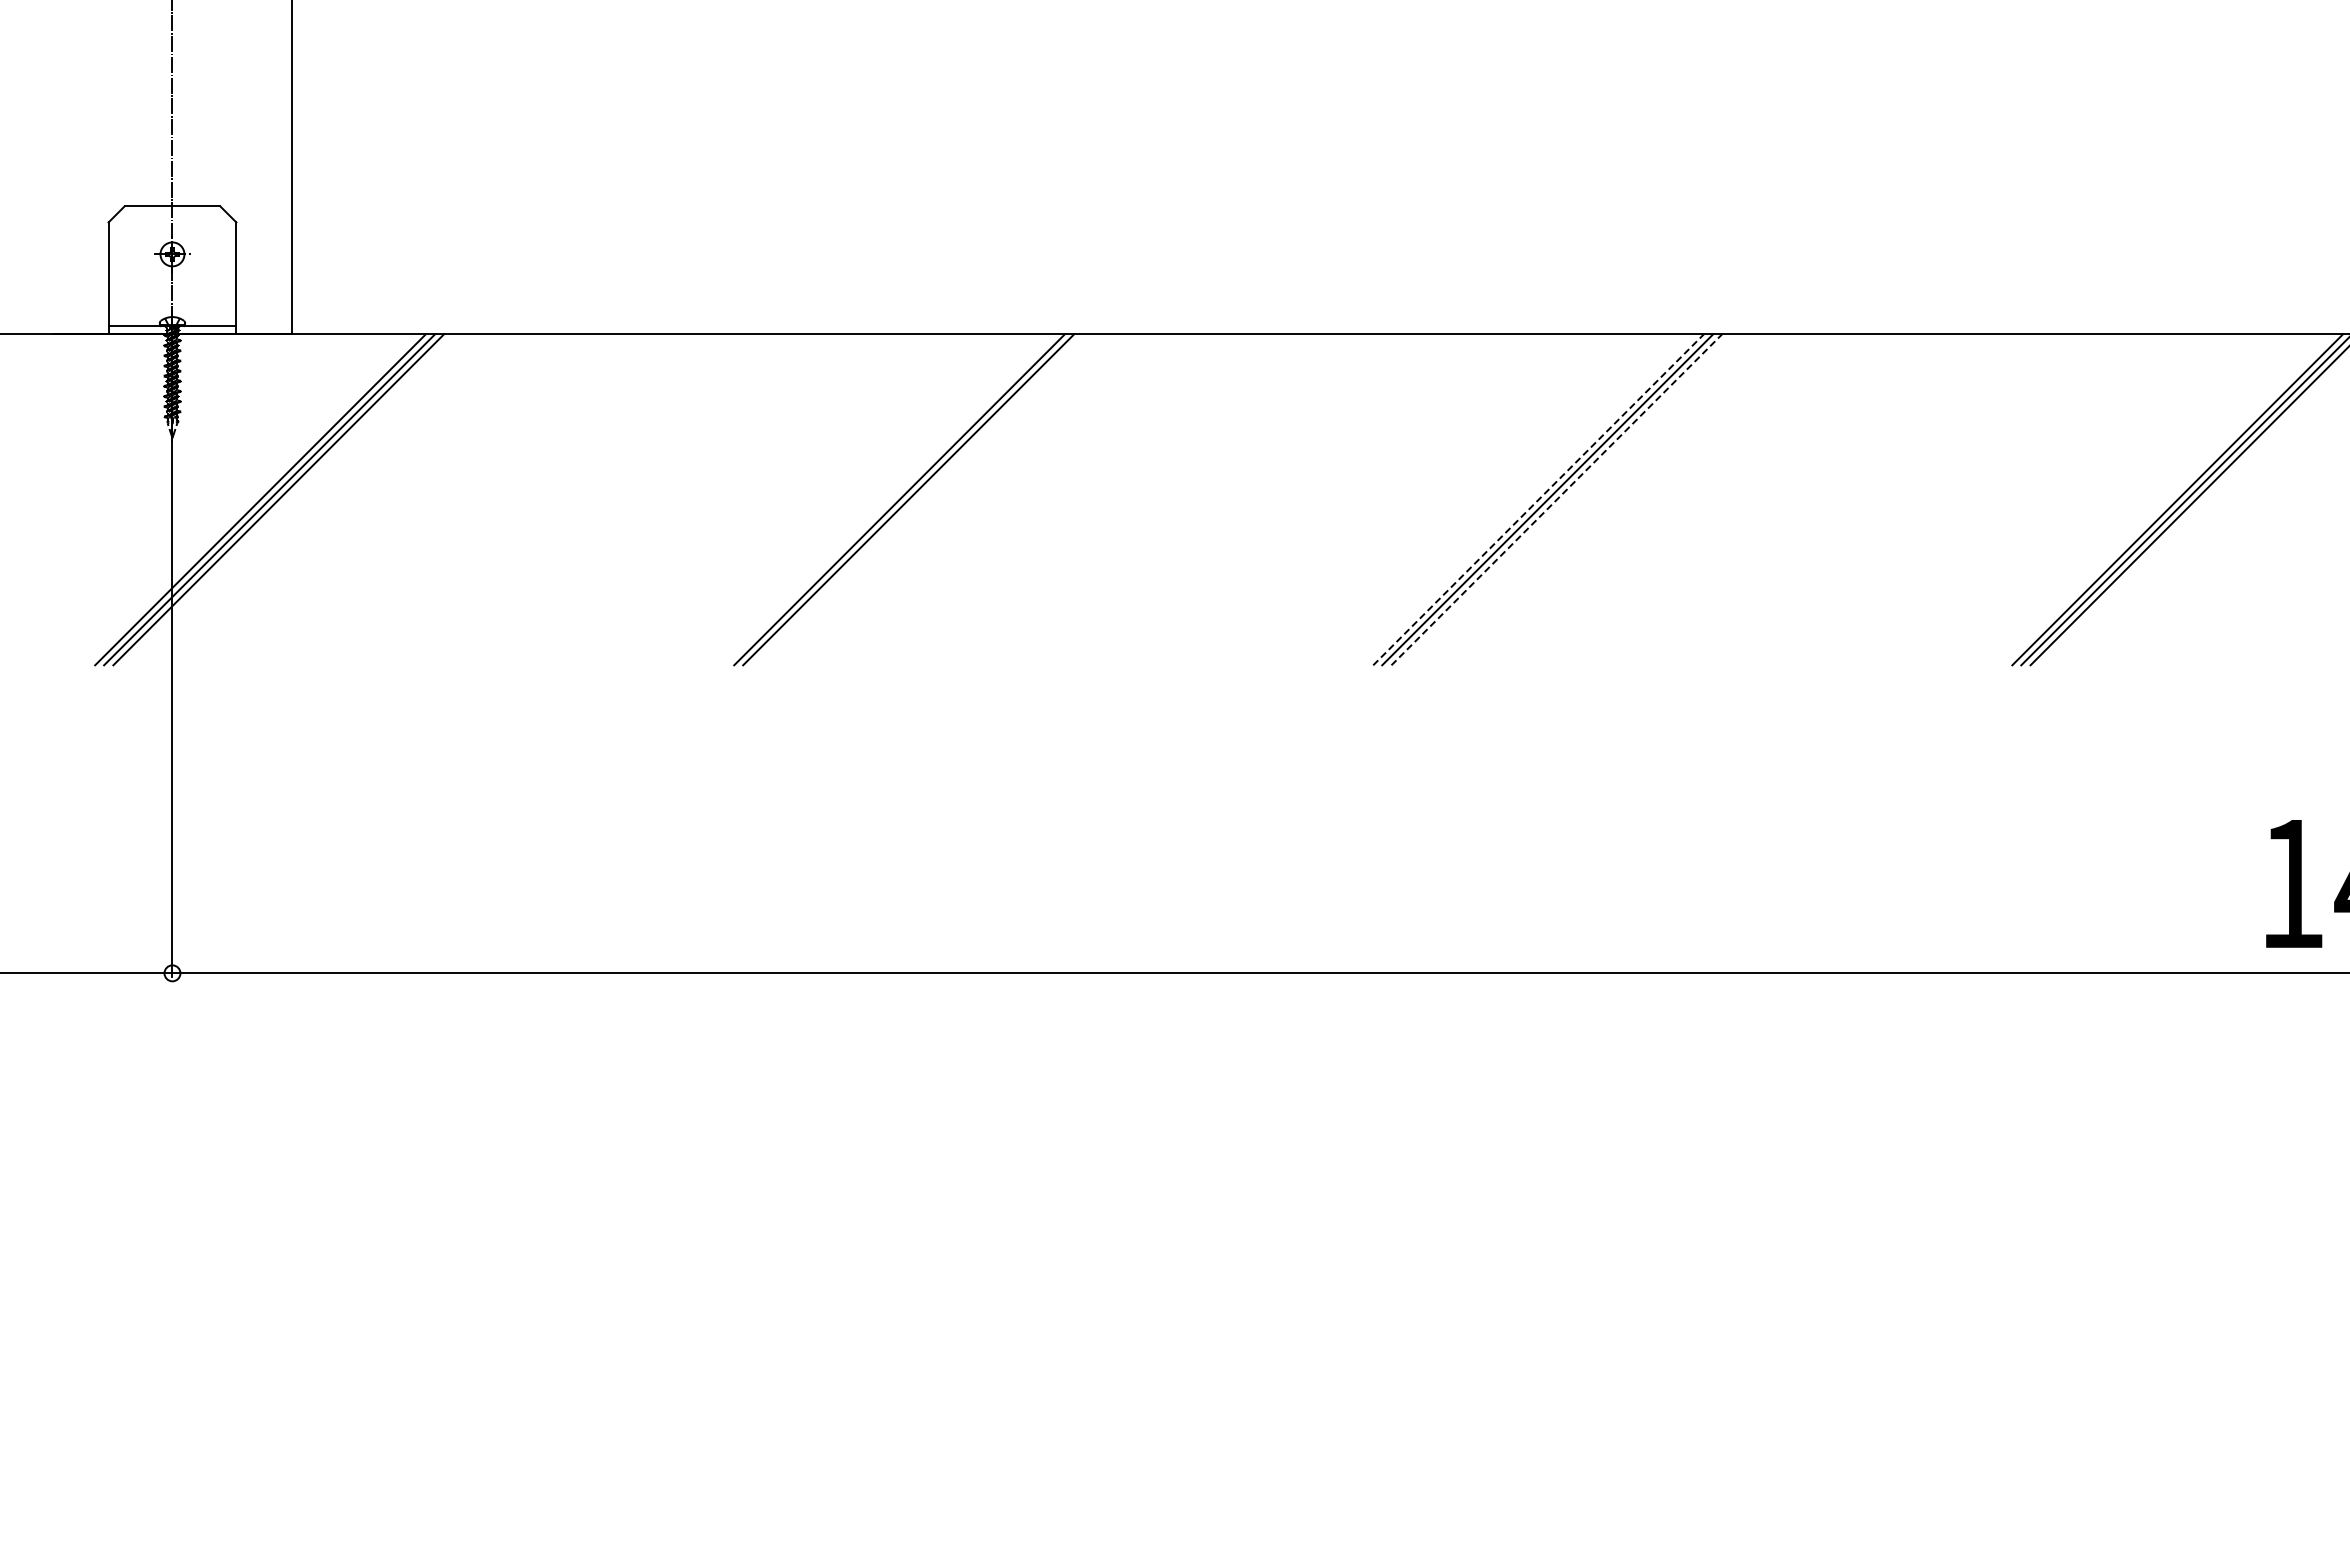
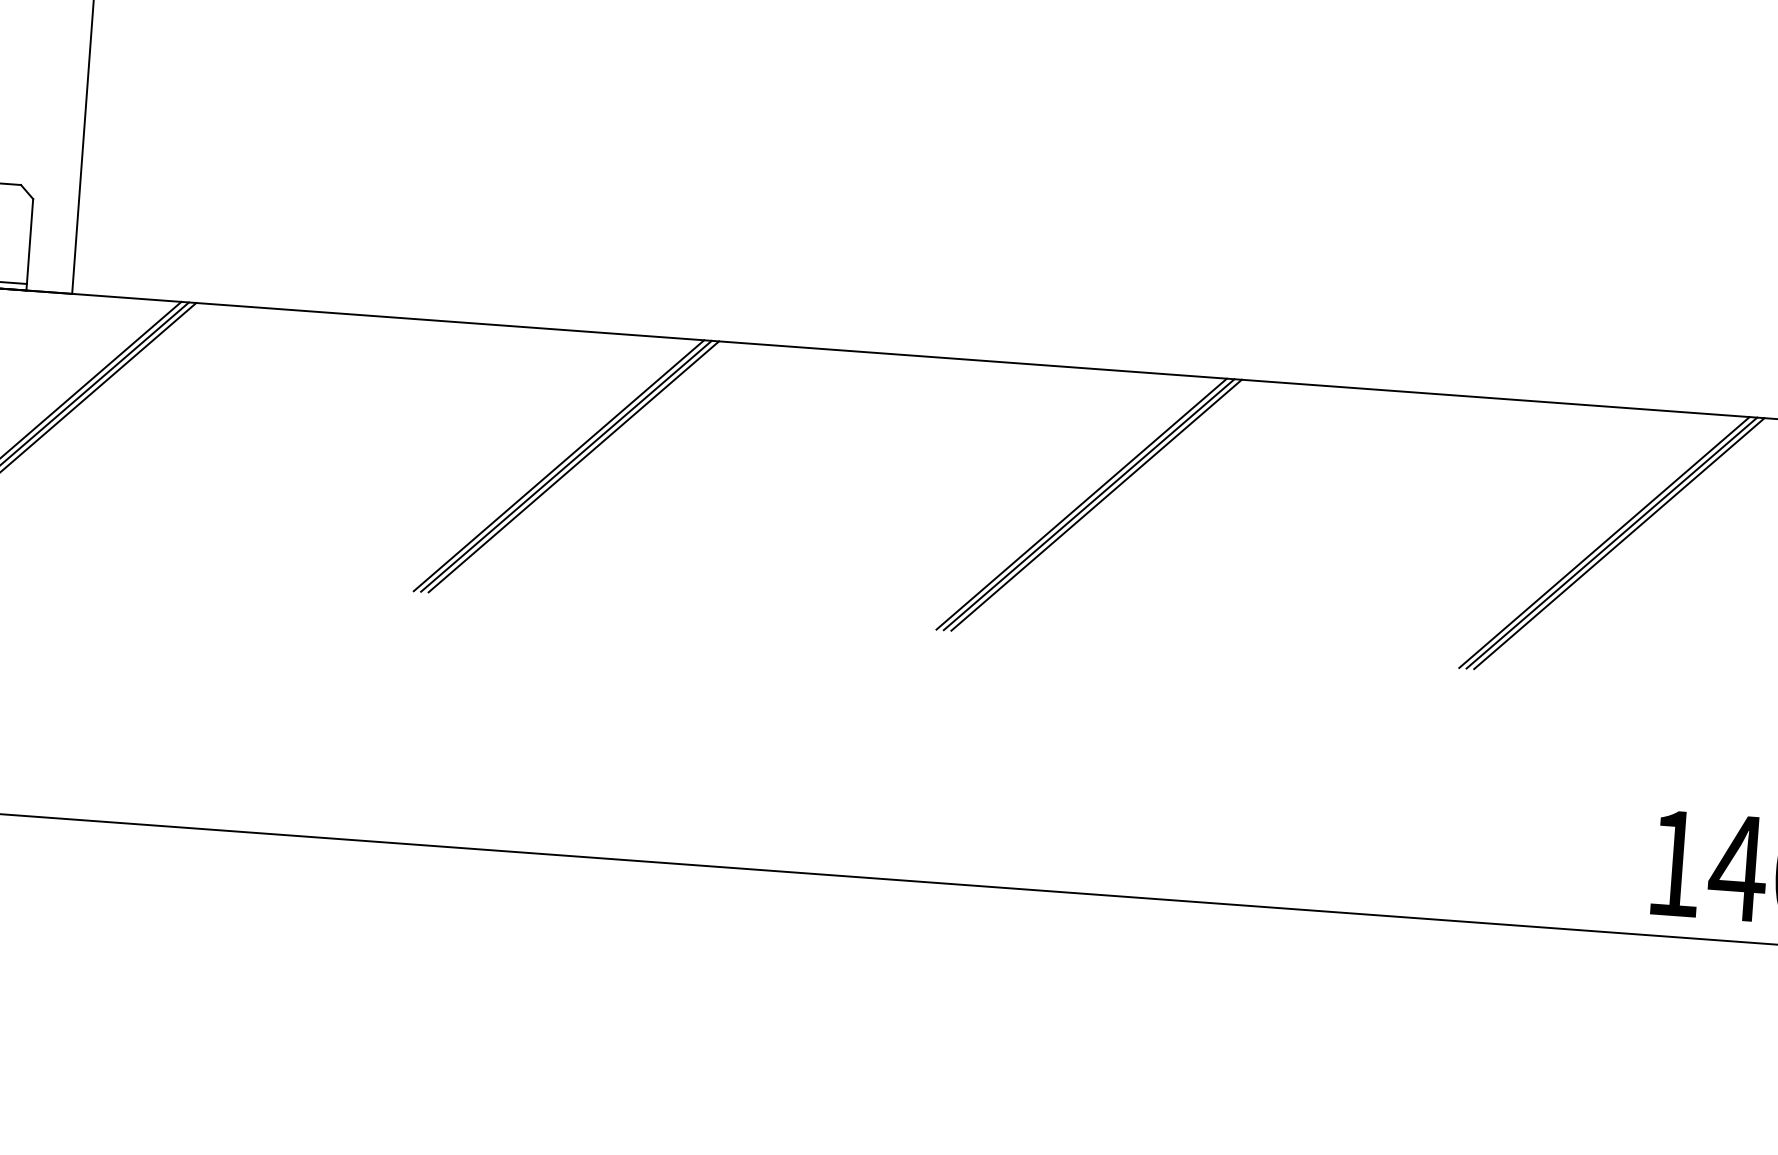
line: (917, 499) -> (573, 466), added
line: (1538, 499) -> (1081, 503), dashed -> solid
line: (1556, 499) -> (1096, 504), dashed -> solid

